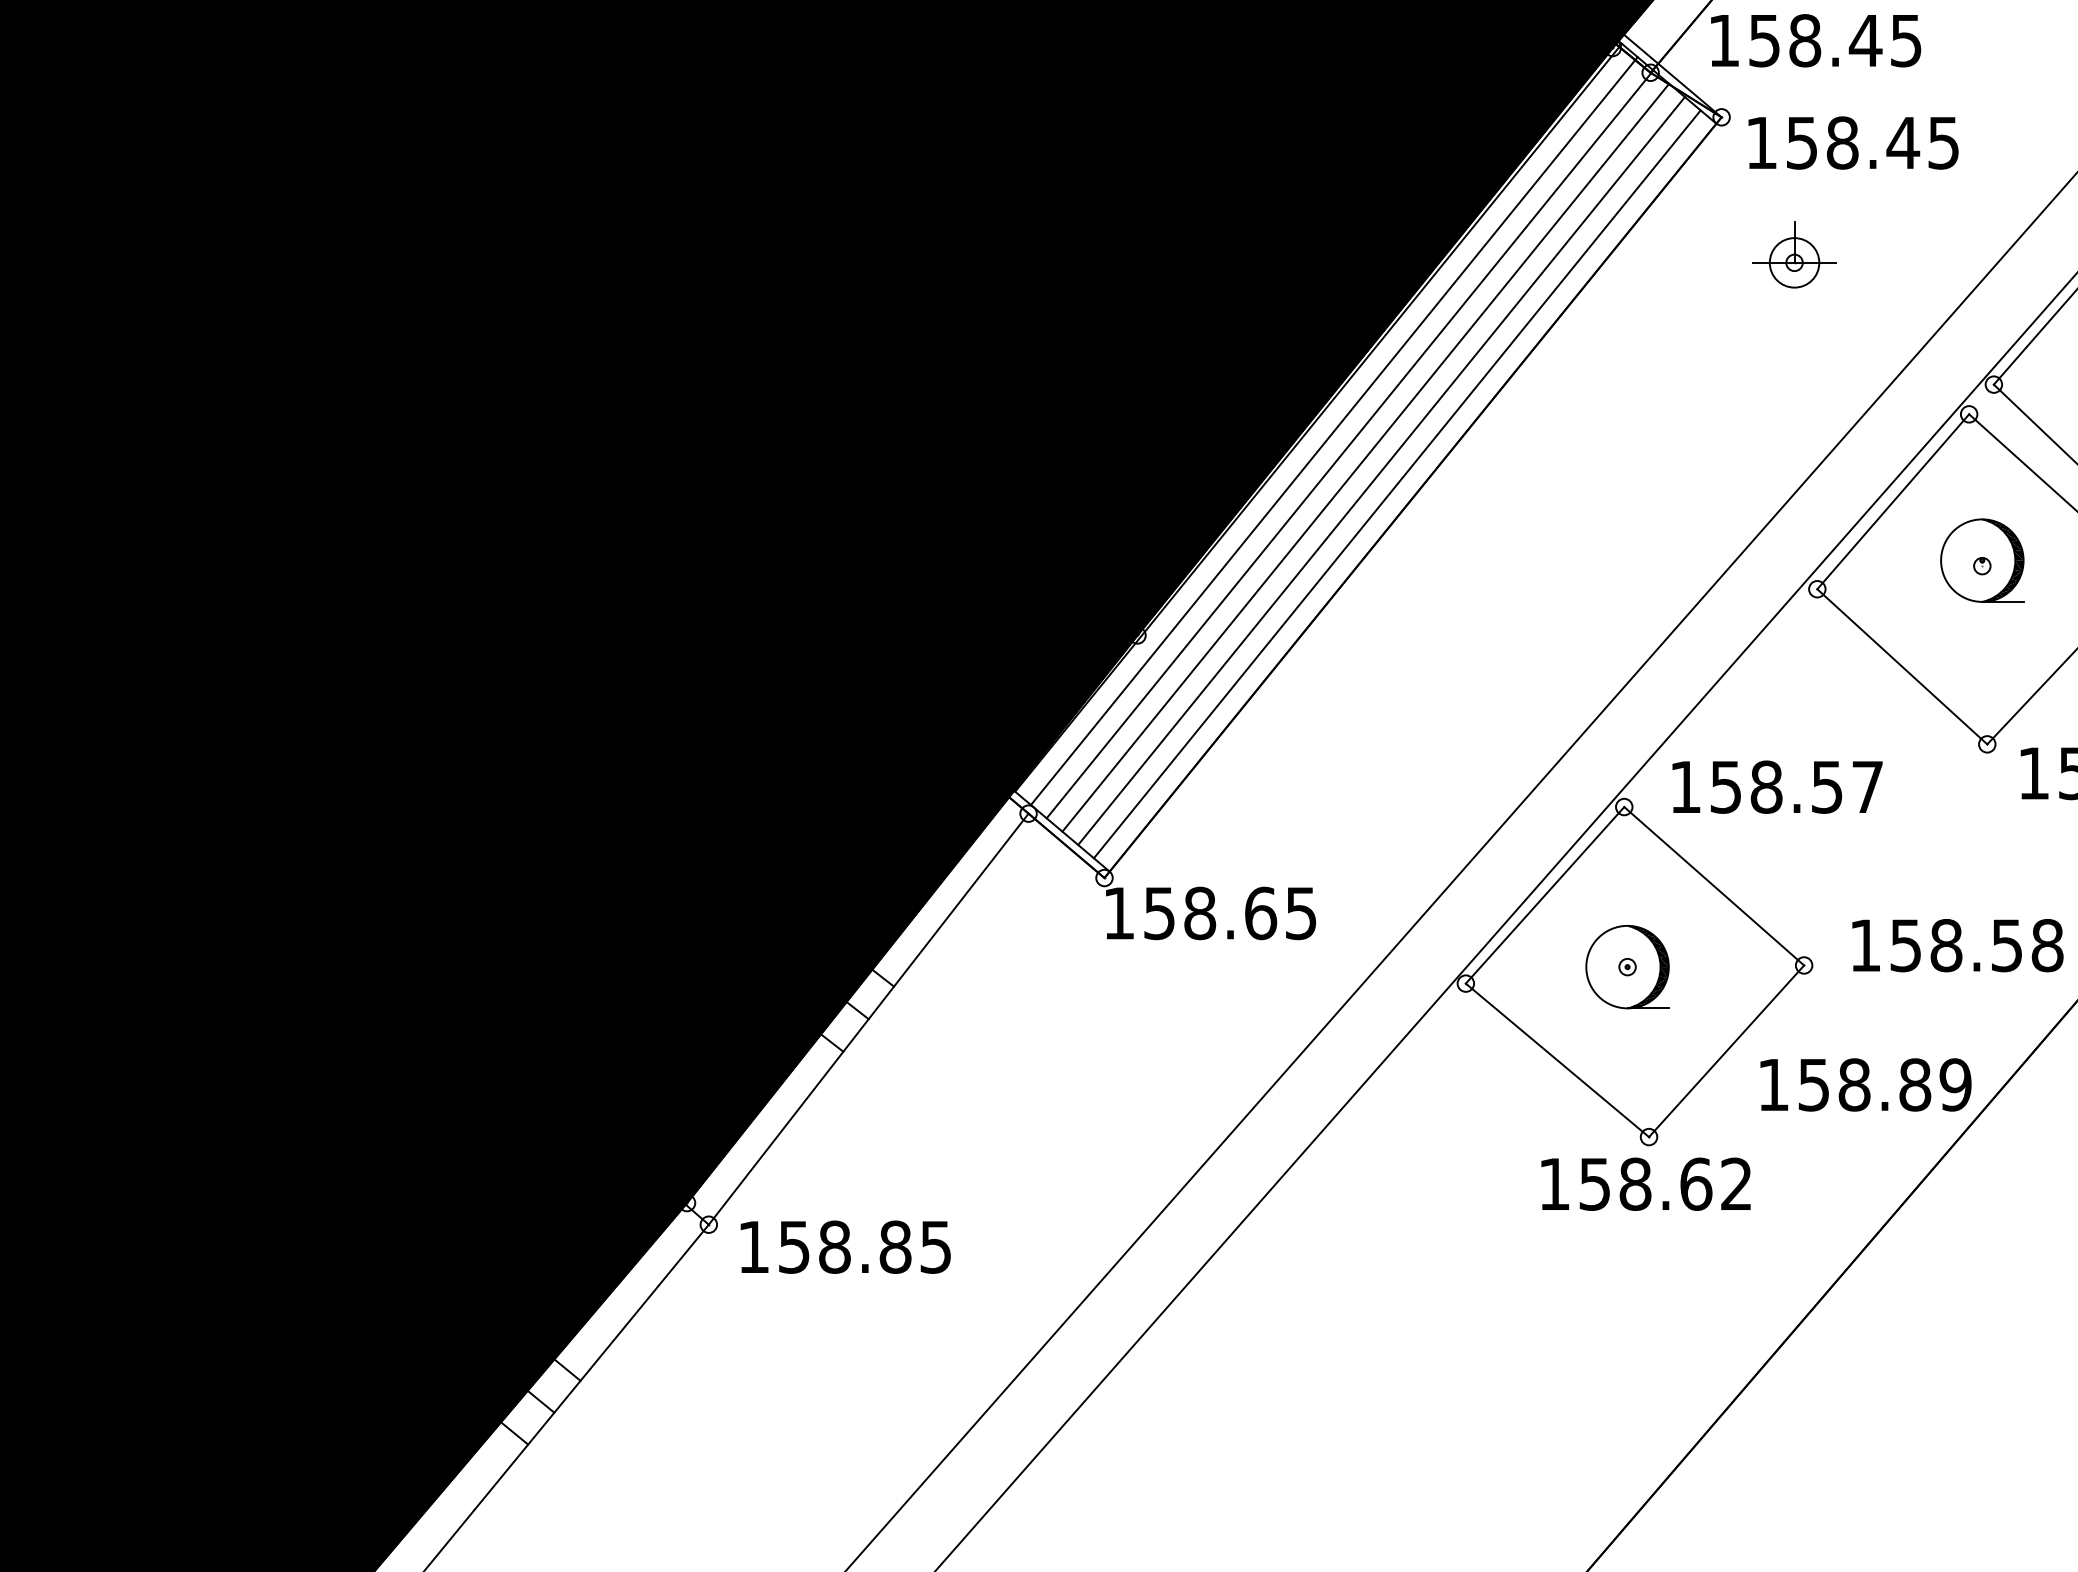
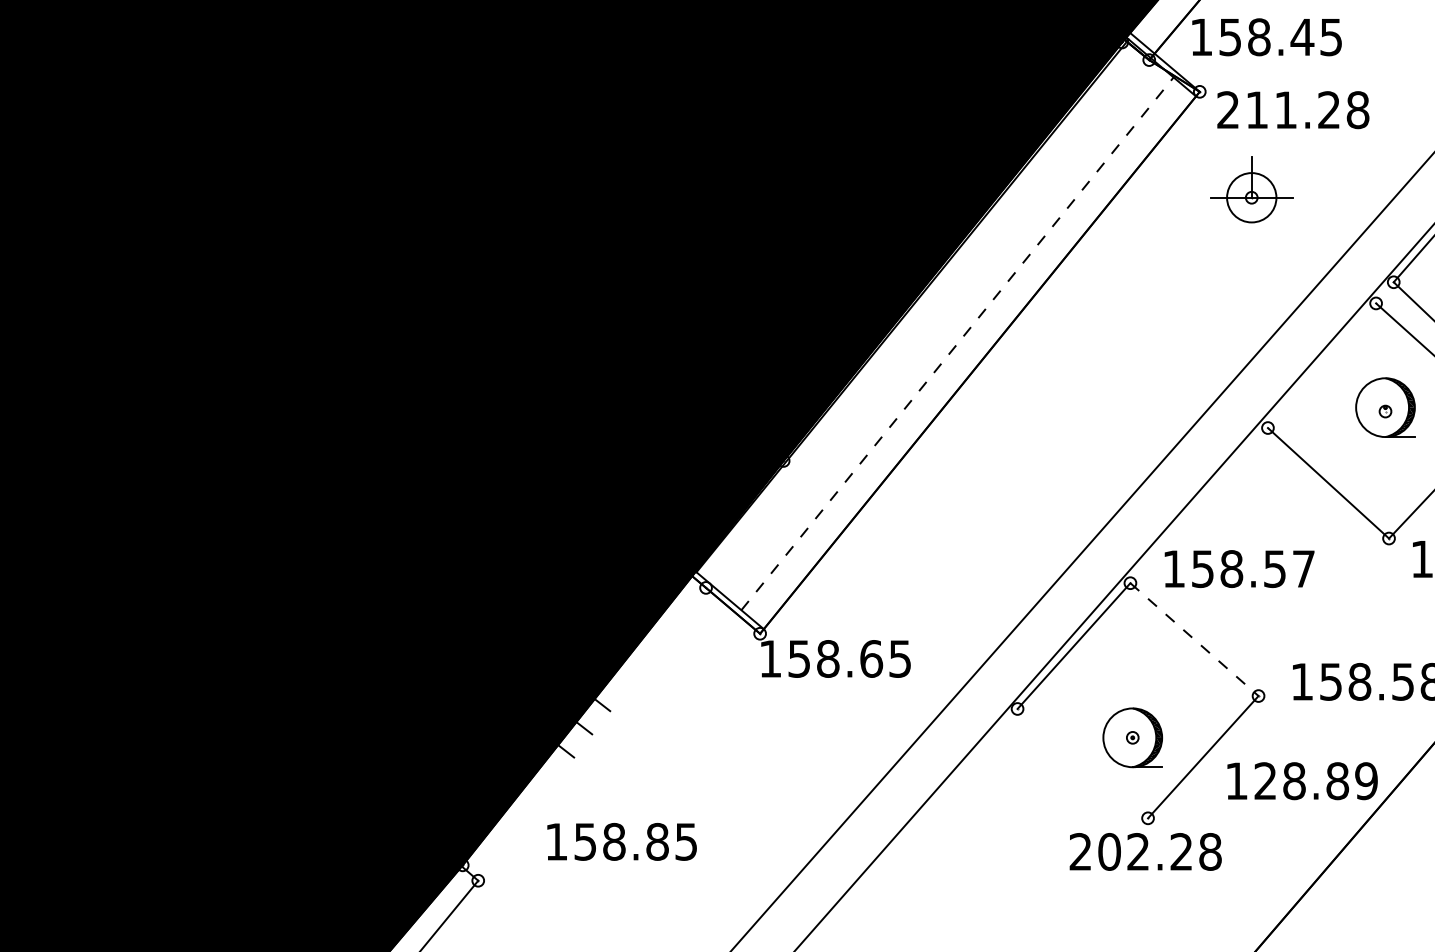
text: (1852, 142) -> (1293, 109), 158.45 -> 211.28
part: (1794, 254) -> (1251, 189), size x1.4
line: (1333, 431) -> (923, 315), removed
line: (1349, 444) -> (934, 324), removed
line: (1365, 457) -> (946, 334), removed
line: (1381, 471) -> (957, 344), solid -> dashed
line: (1396, 484) -> (968, 353), removed
line: (1893, 501) -> (1322, 365), removed
line: (1714, 886) -> (1194, 639), solid -> dashed
part: (1627, 967) -> (1132, 738), moved
line: (868, 1018) -> (592, 733), removed
line: (1557, 1060) -> (1082, 763), removed
text: (1813, 1084) -> (1265, 780), 158.89 -> 128.89
text: (1645, 1183) -> (1145, 851), 158.62 -> 202.28
text: (845, 1246) -> (621, 841), moved

